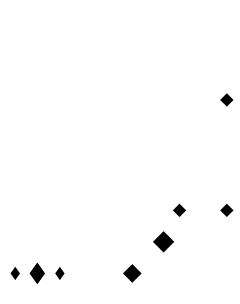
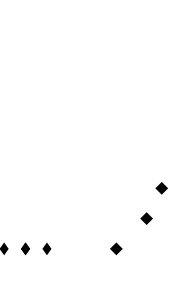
part: (163, 241) -> (146, 218), size x0.62
part: (37, 273) -> (25, 248), size x0.62
part: (131, 273) -> (115, 248), size x0.71

